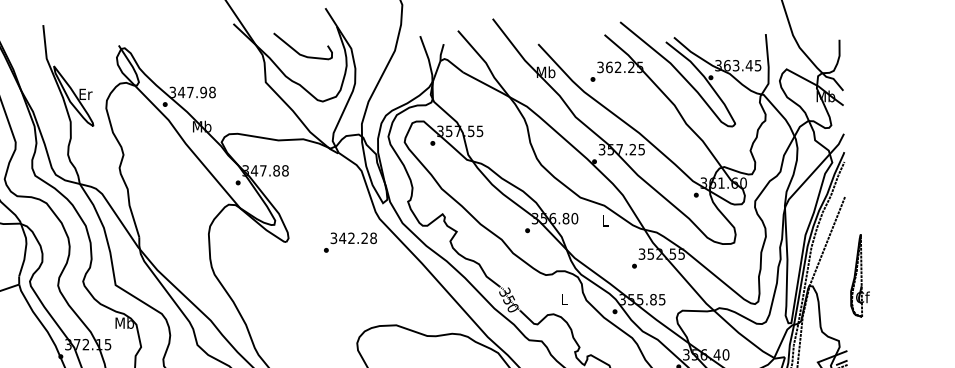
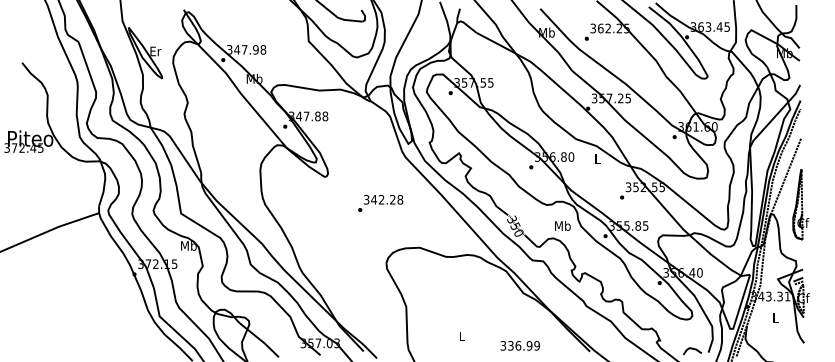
text: (350, 242) -> (380, 203), moved
part: (859, 275) -> (800, 204), moved
text: (564, 299) -> (562, 225), L -> Mb

